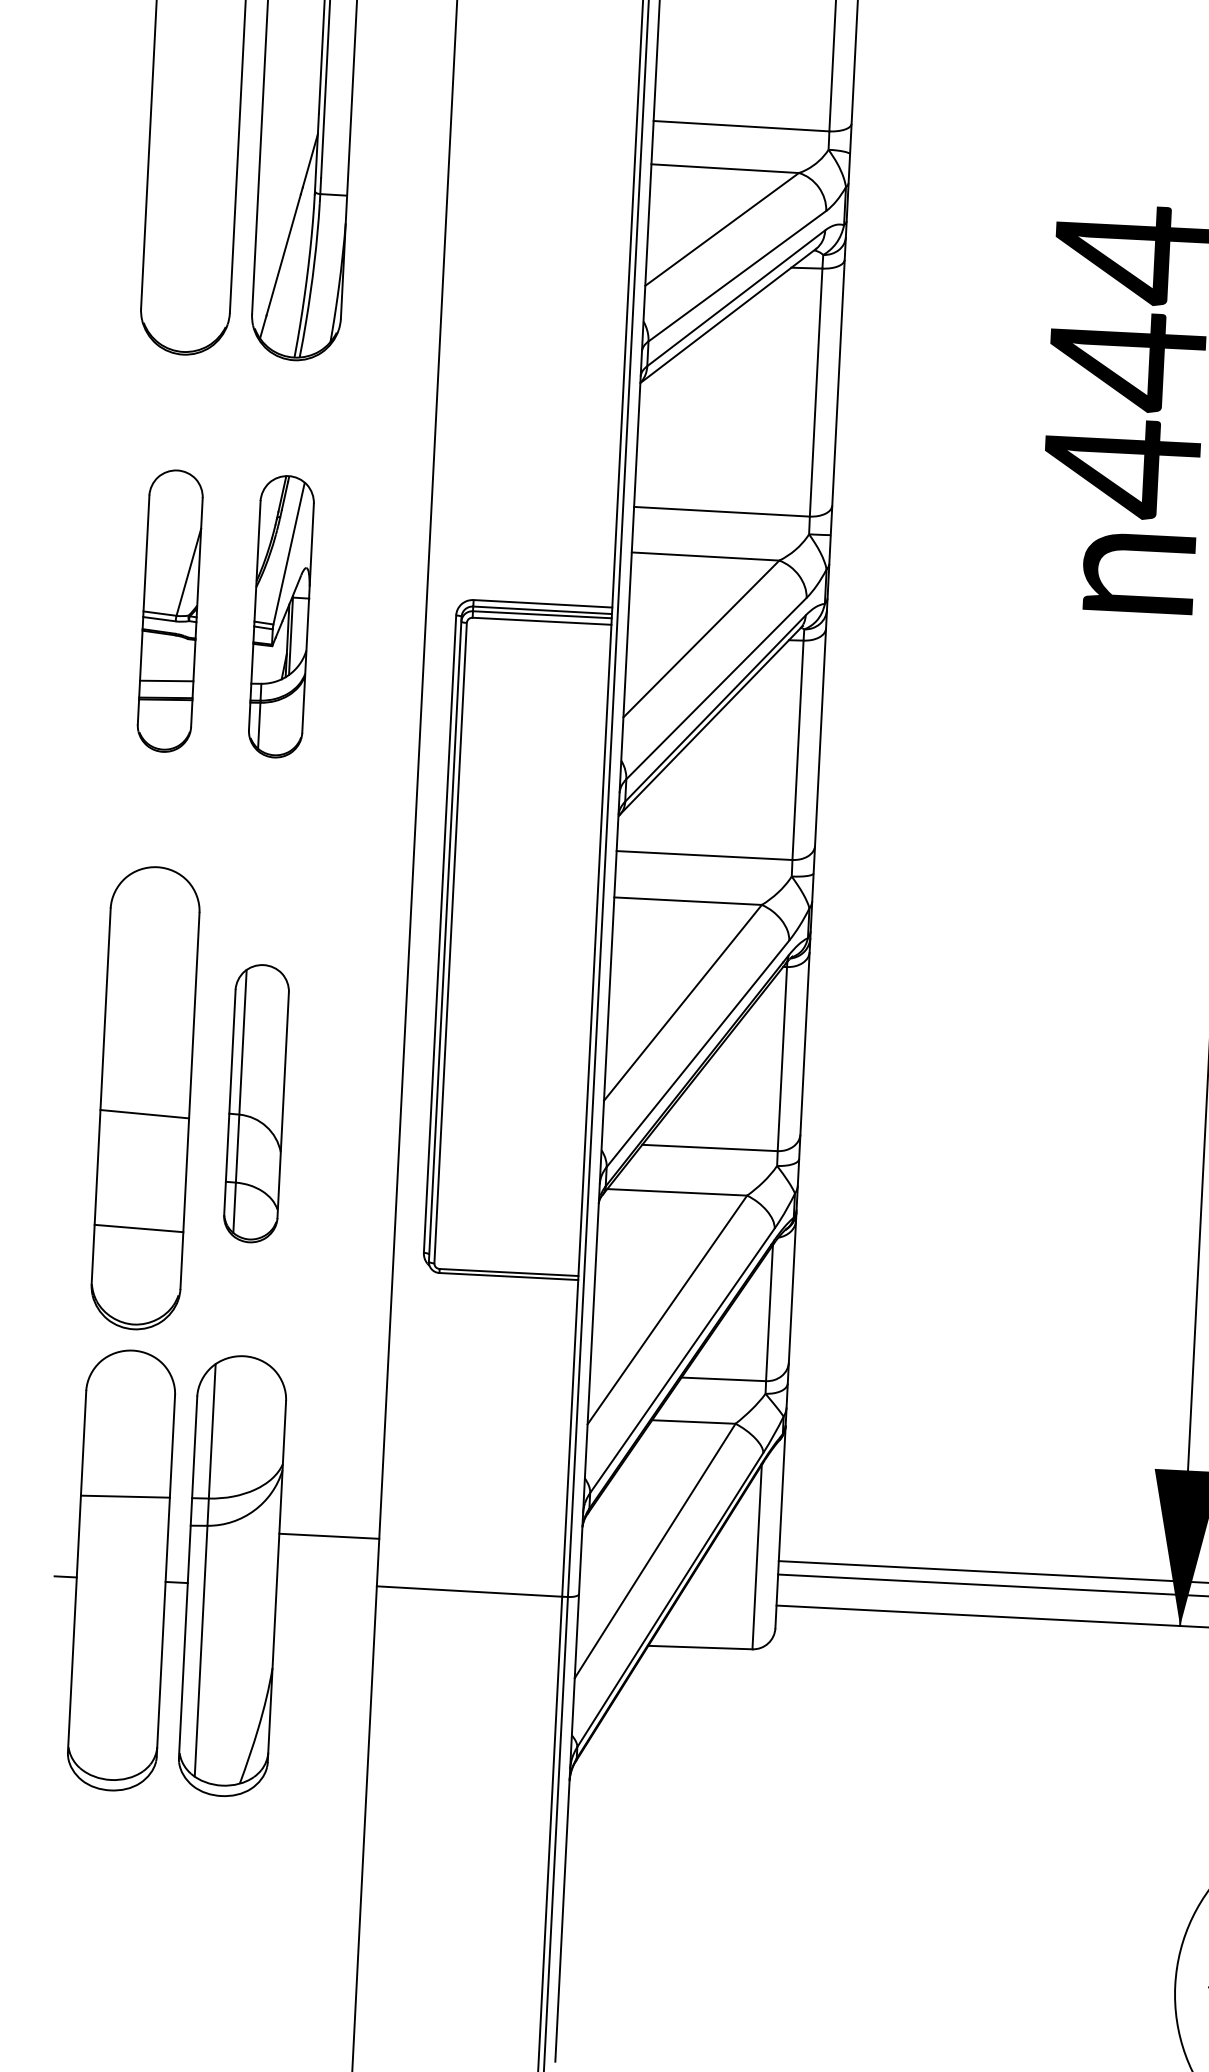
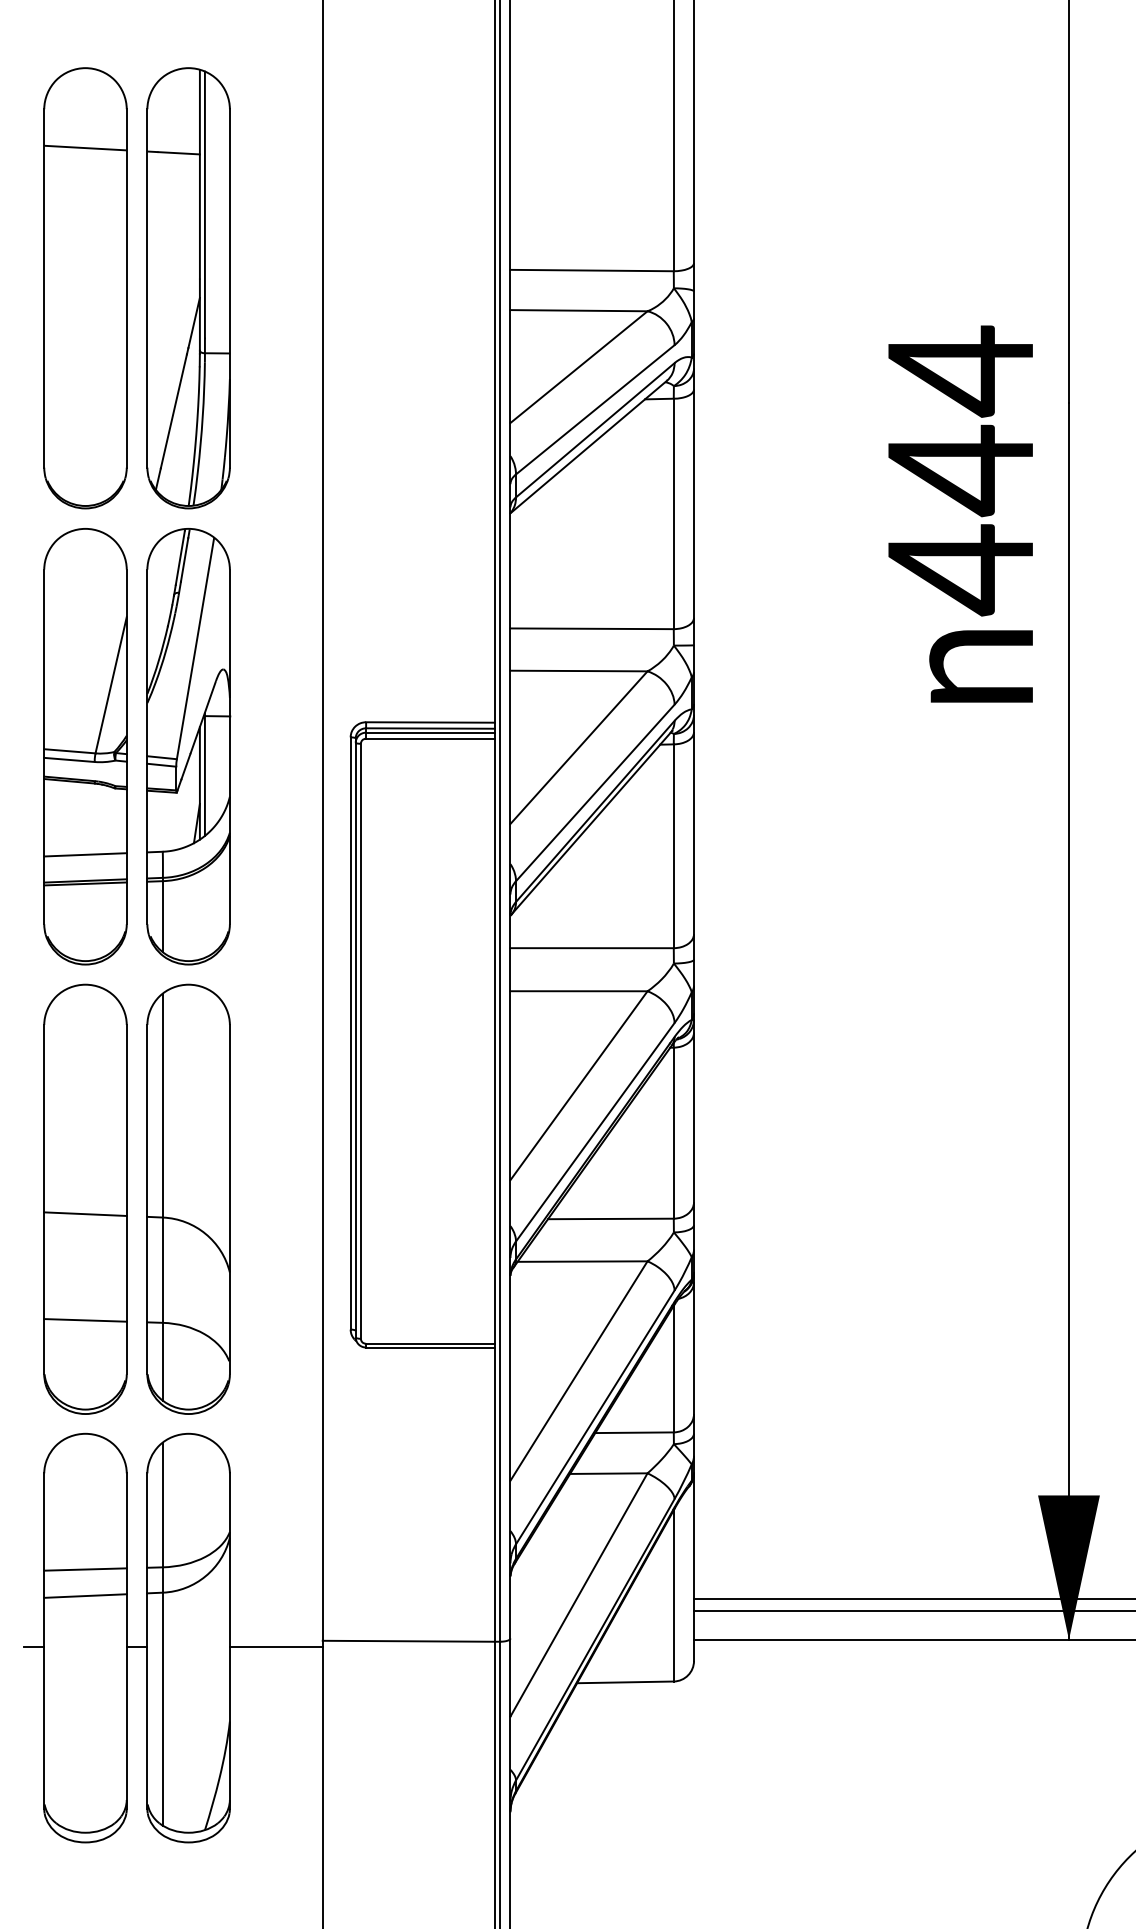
part: (170, 610) -> (85, 746), size x1.67
part: (281, 616) -> (188, 746), size x1.67
part: (256, 1102) -> (188, 1198), size x1.67
line: (123, 1524) -> (85, 1595), added
line: (328, 1536) -> (275, 1646), moved

